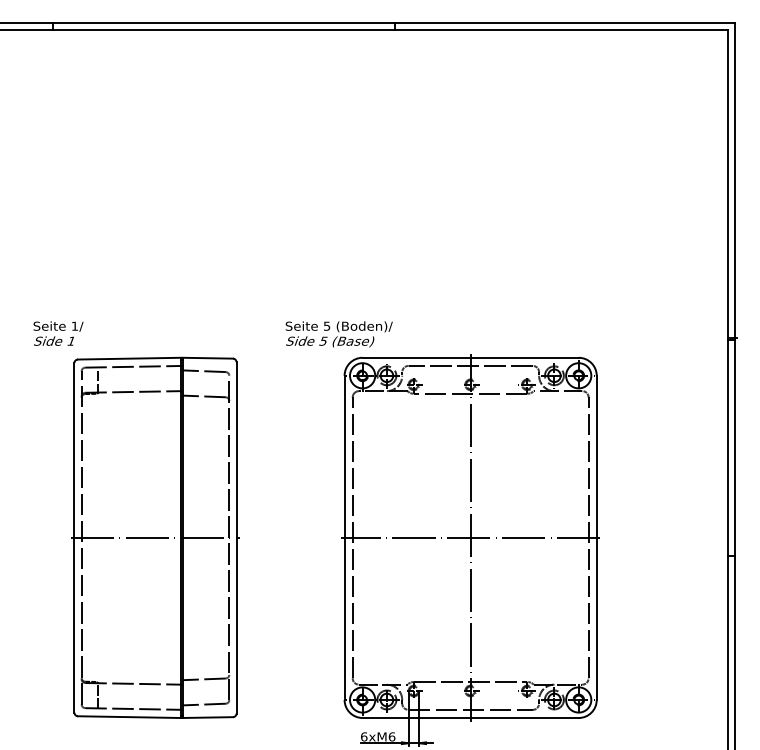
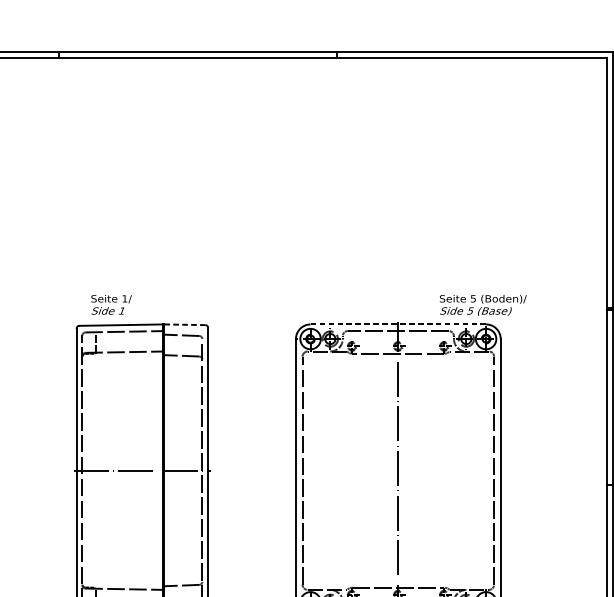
text: (58, 333) -> (111, 304), moved
text: (338, 334) -> (482, 305), moved
line: (470, 357) -> (398, 324), solid -> dashed
line: (208, 358) -> (185, 325), solid -> dashed
line: (470, 537) -> (398, 470), removed

